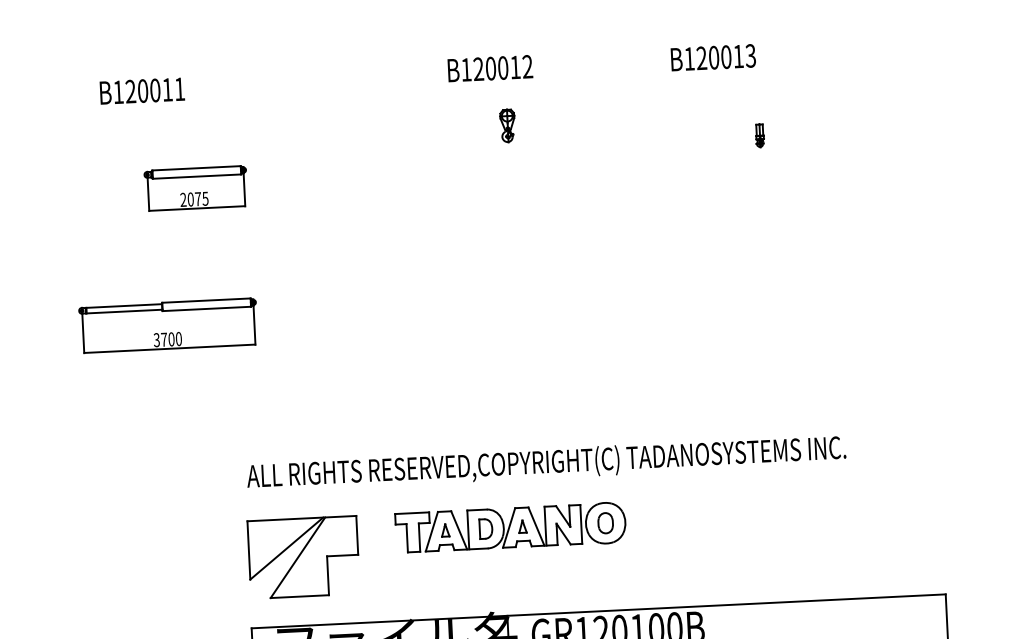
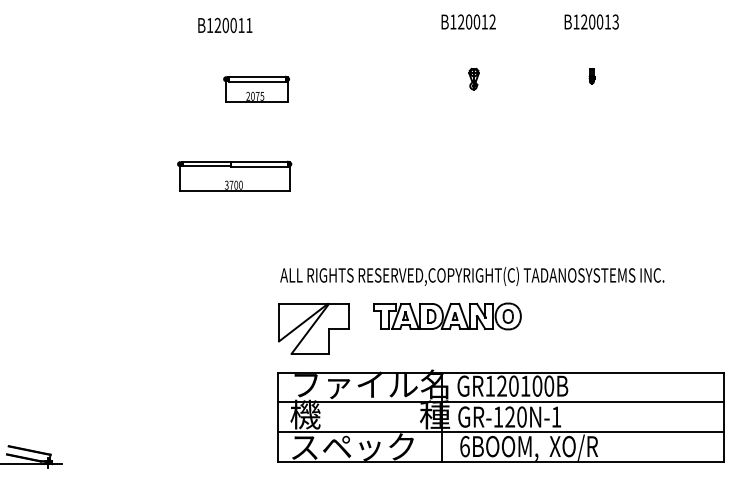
text: (490, 67) -> (468, 21), moved
part: (506, 124) -> (473, 78), moved
part: (759, 135) -> (591, 76), moved

